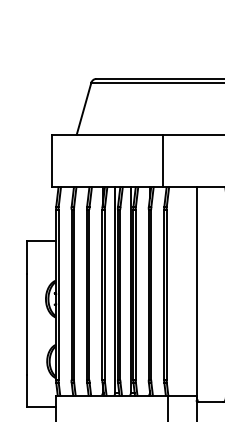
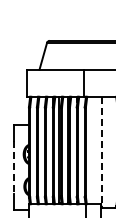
line: (196, 293) -> (101, 151), solid -> dashed
line: (28, 326) -> (14, 168), solid -> dashed

